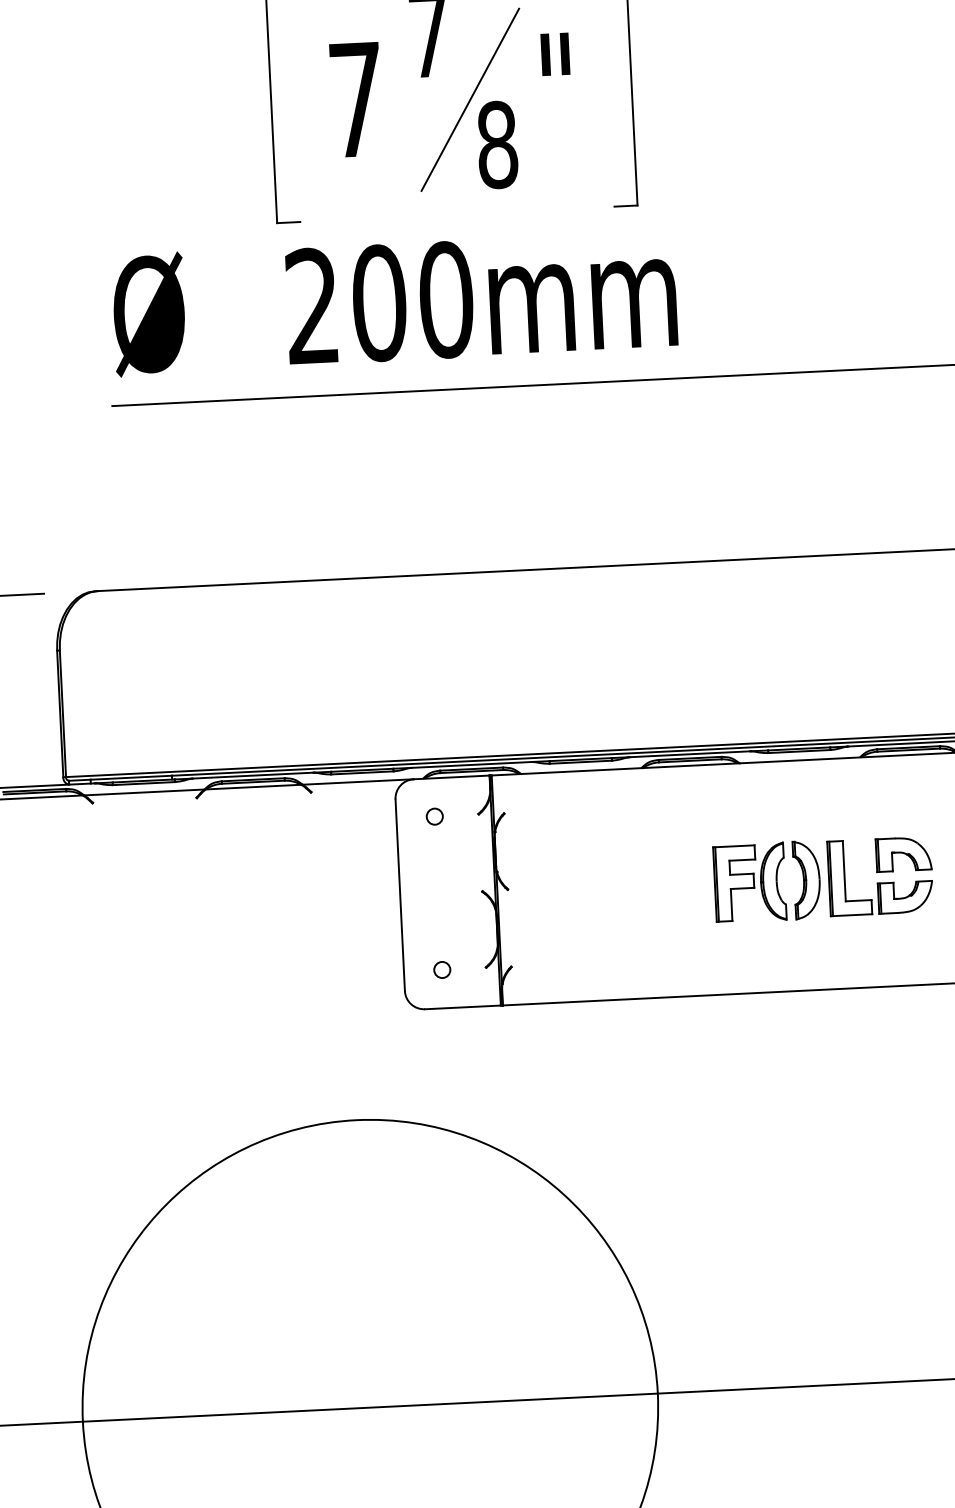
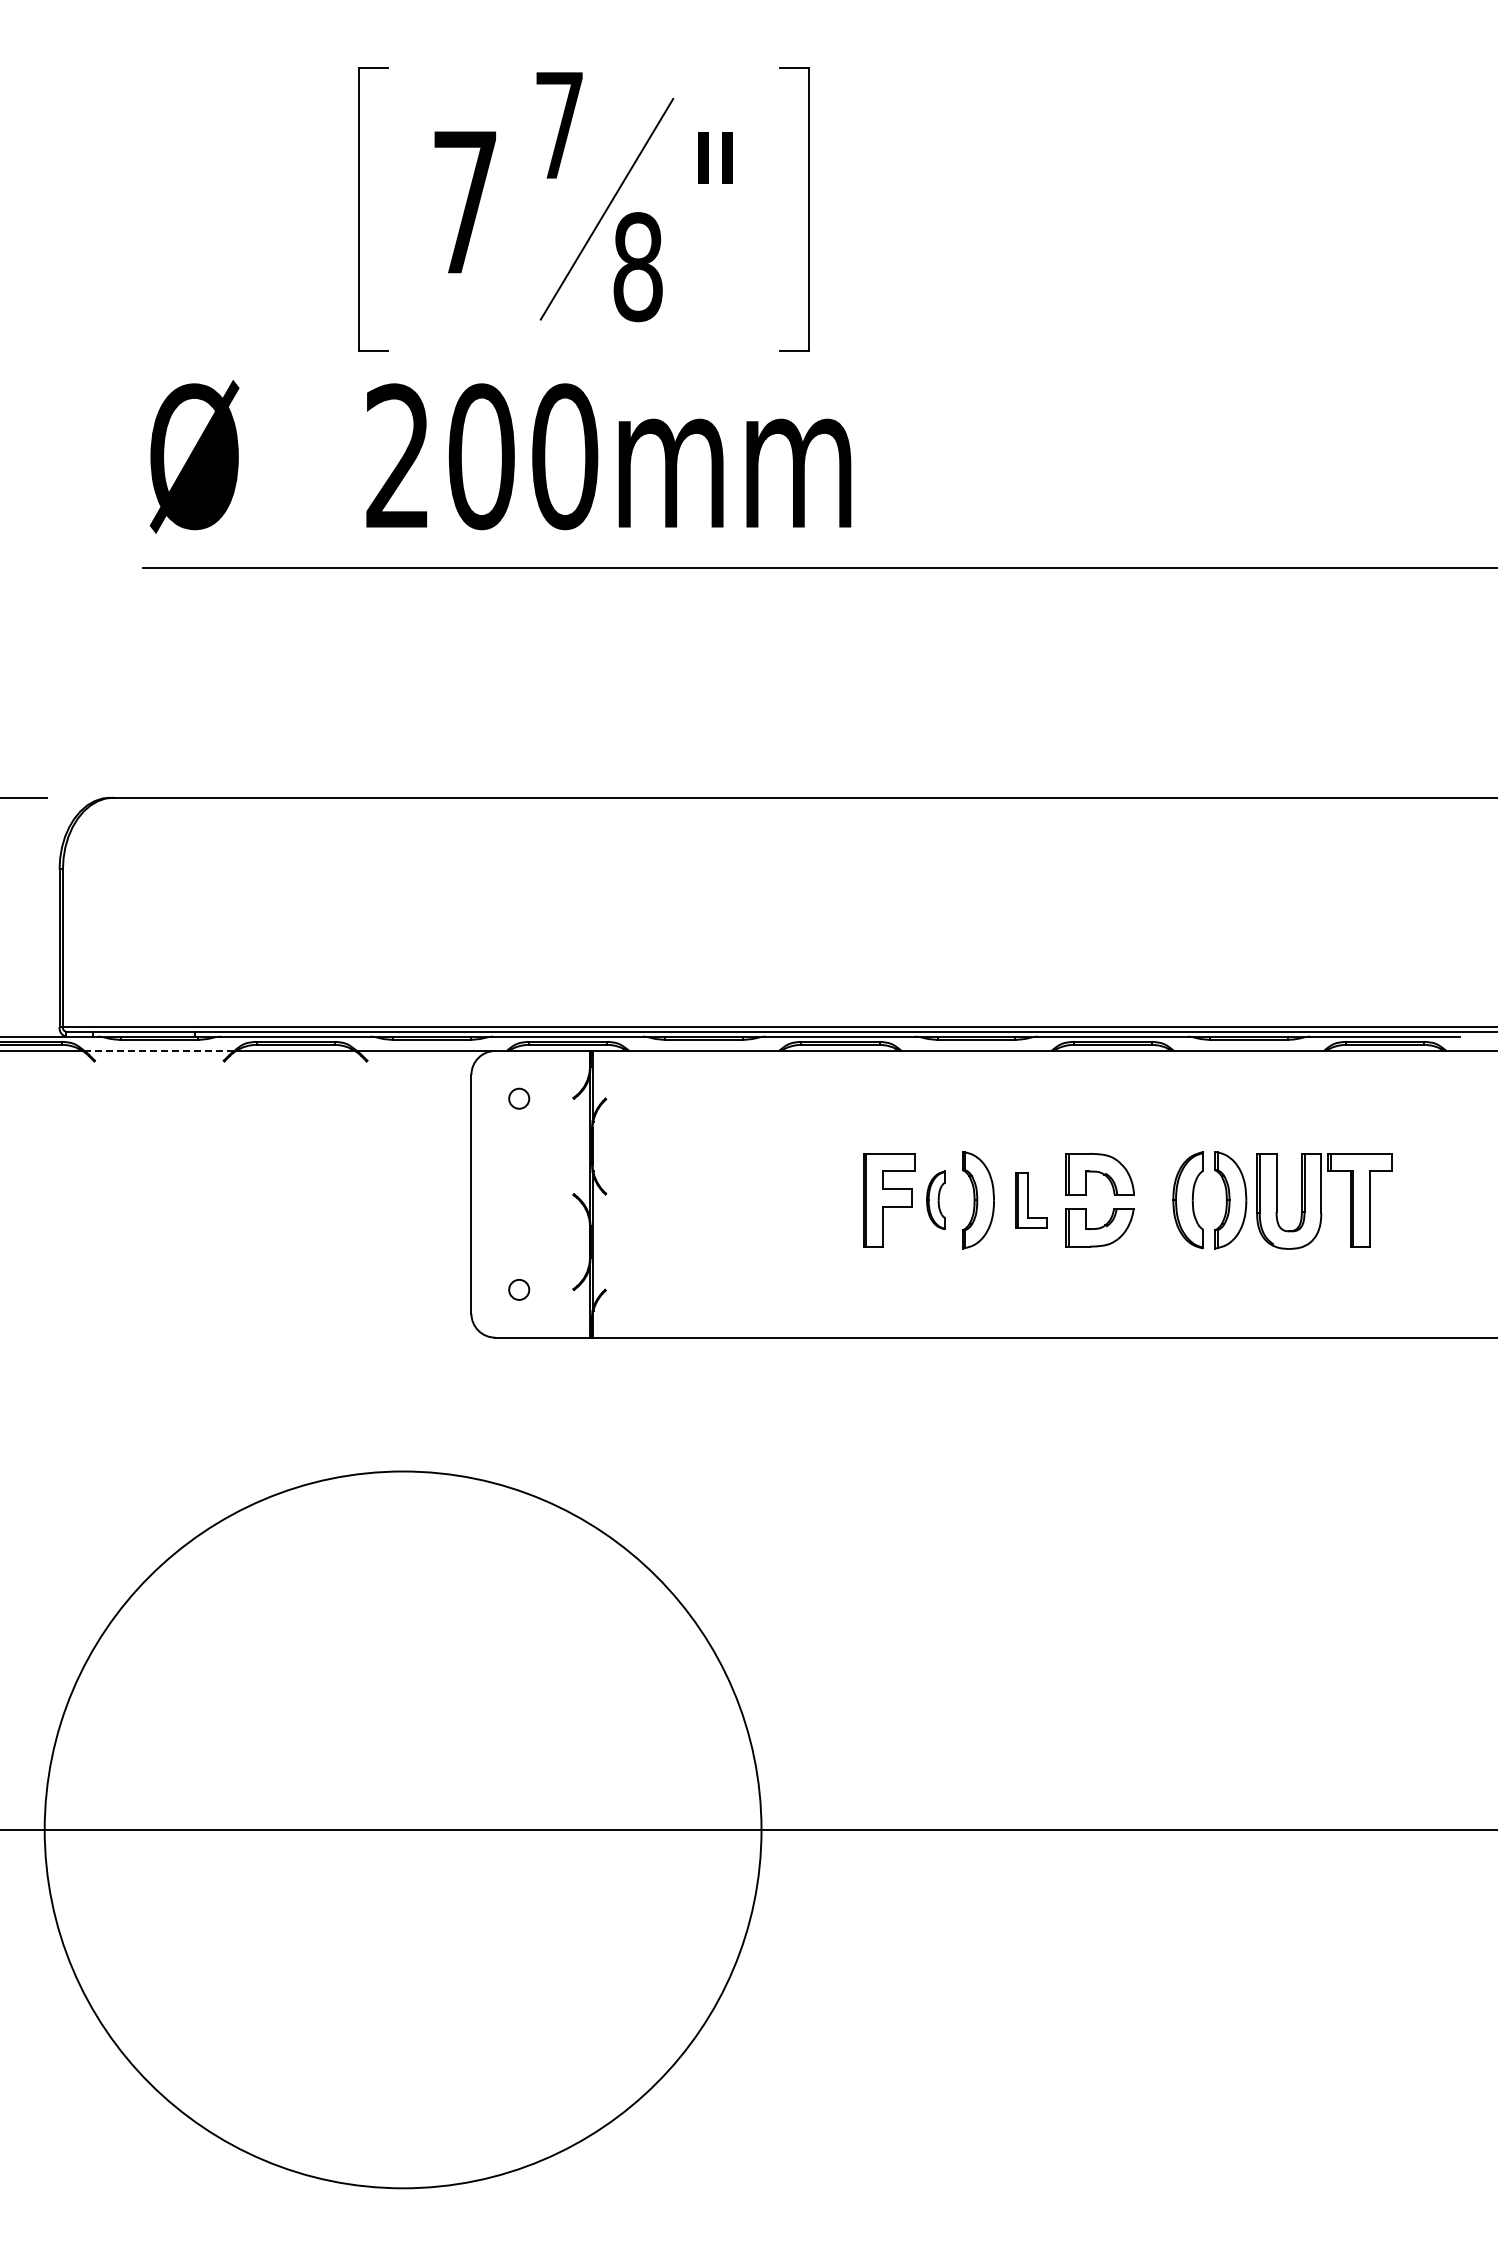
line: (144, 792) -> (159, 1050), solid -> dashed
part: (849, 878) -> (1031, 1200), size x0.6
part: (772, 881) -> (935, 1200), size x0.6

